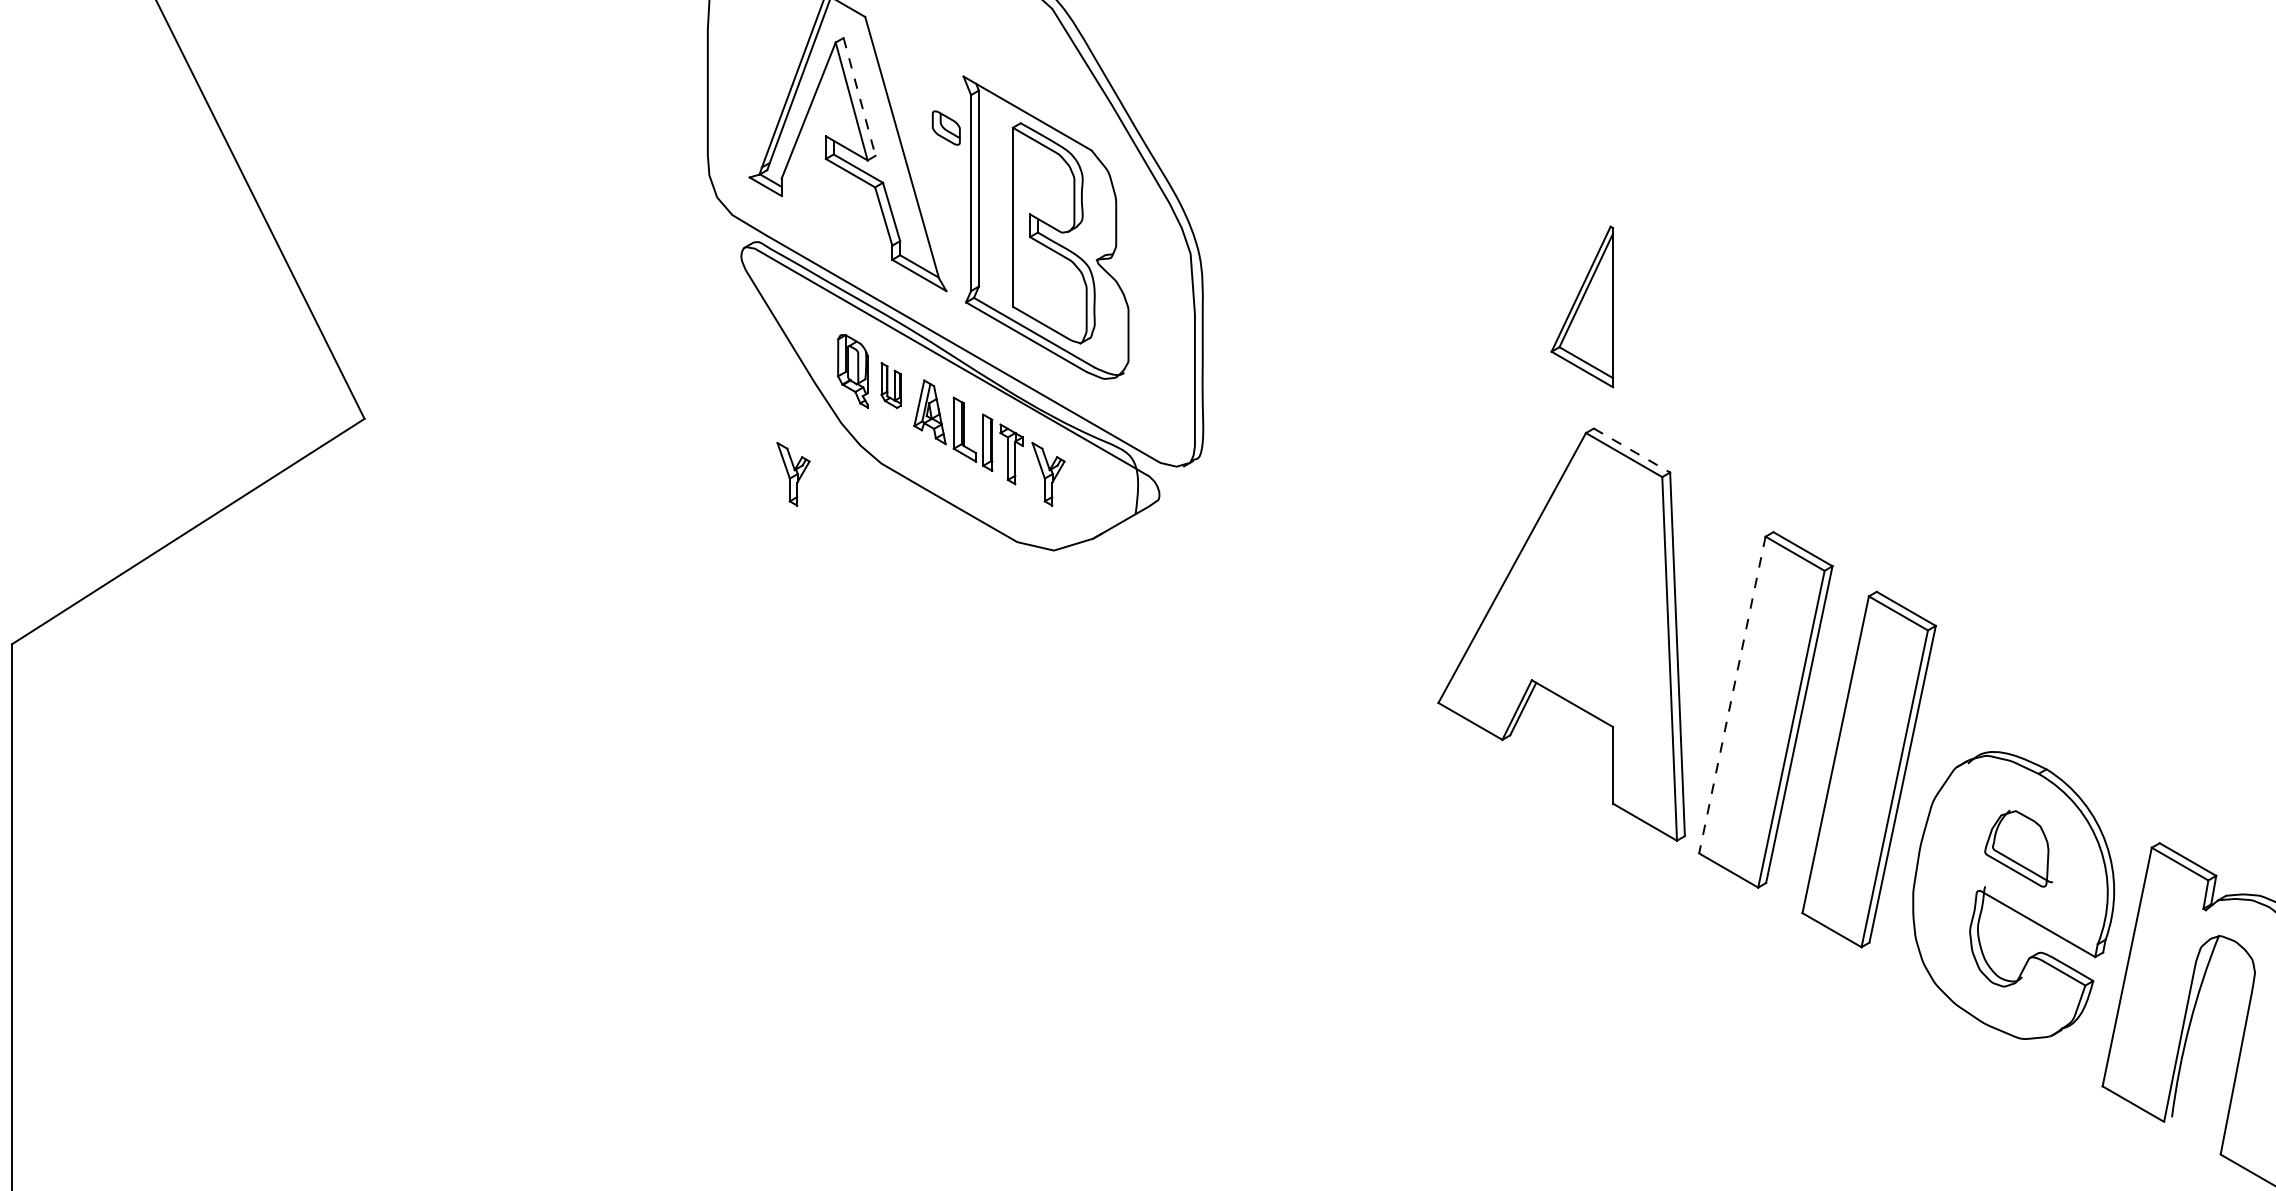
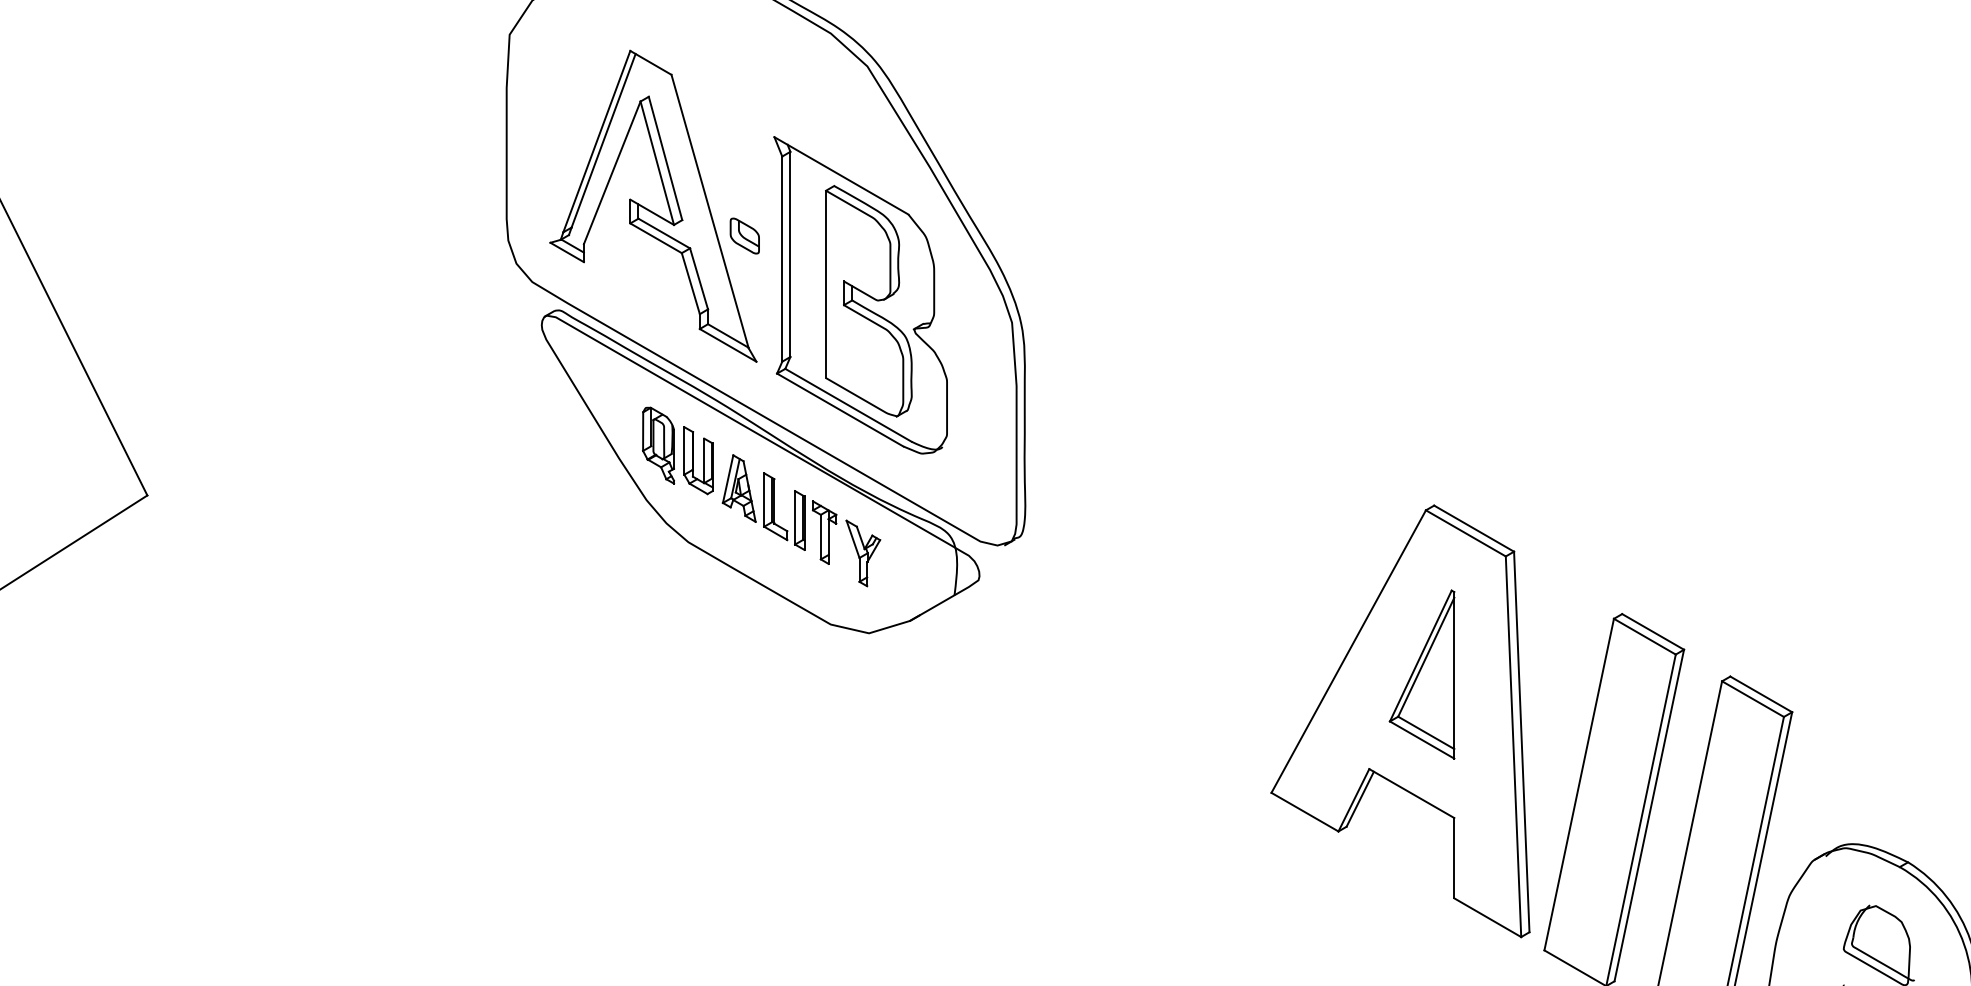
line: (859, 97) -> (665, 159), dashed -> solid
part: (945, 127) -> (743, 235), moved
part: (1582, 306) -> (1422, 674), moved
part: (890, 385) -> (697, 460), size x1.43
line: (1632, 450) -> (1474, 528), dashed -> solid
part: (793, 474) -> (596, 553), removed
line: (1732, 695) -> (1579, 785), dashed -> solid

